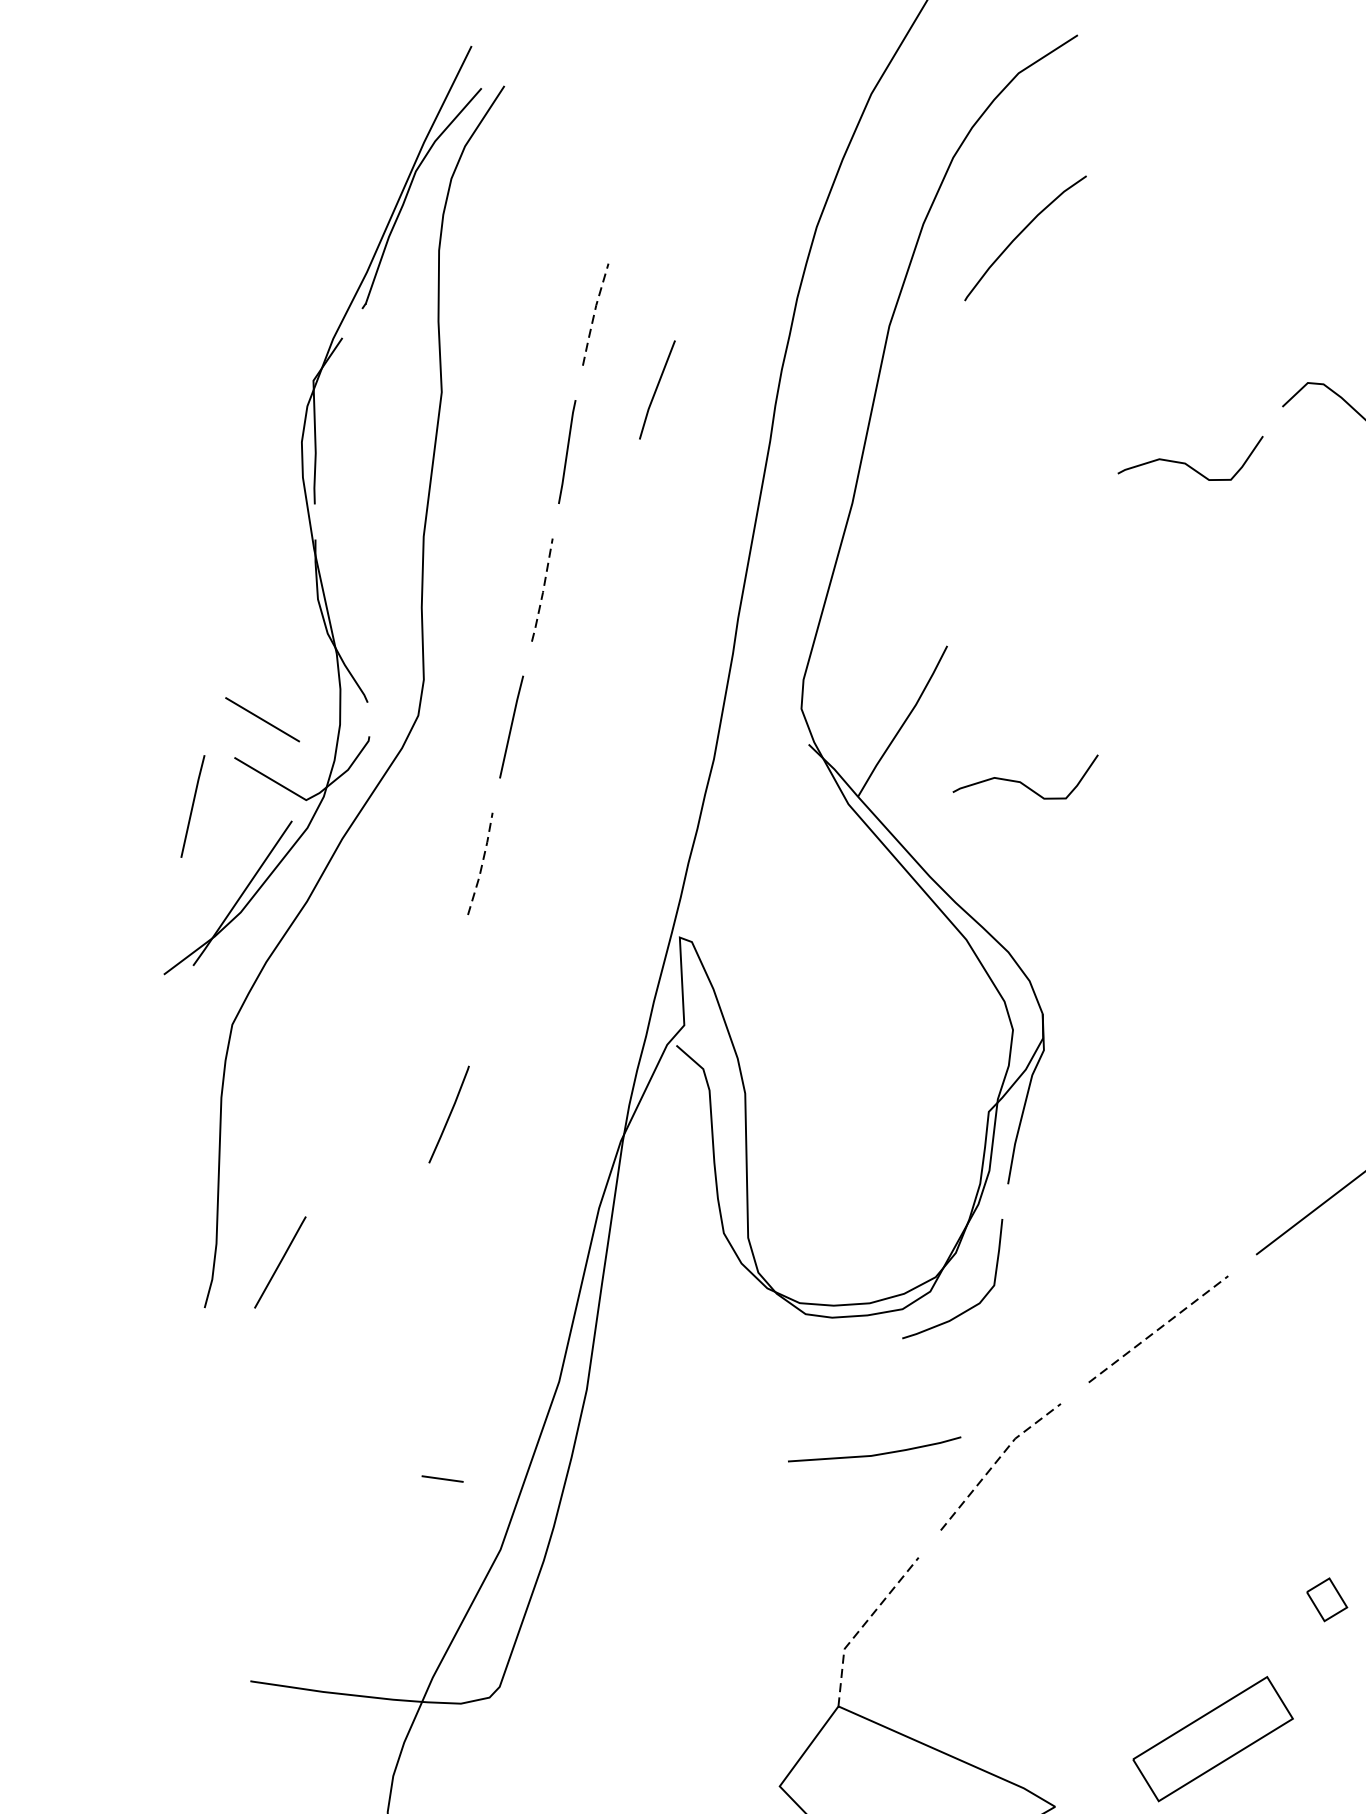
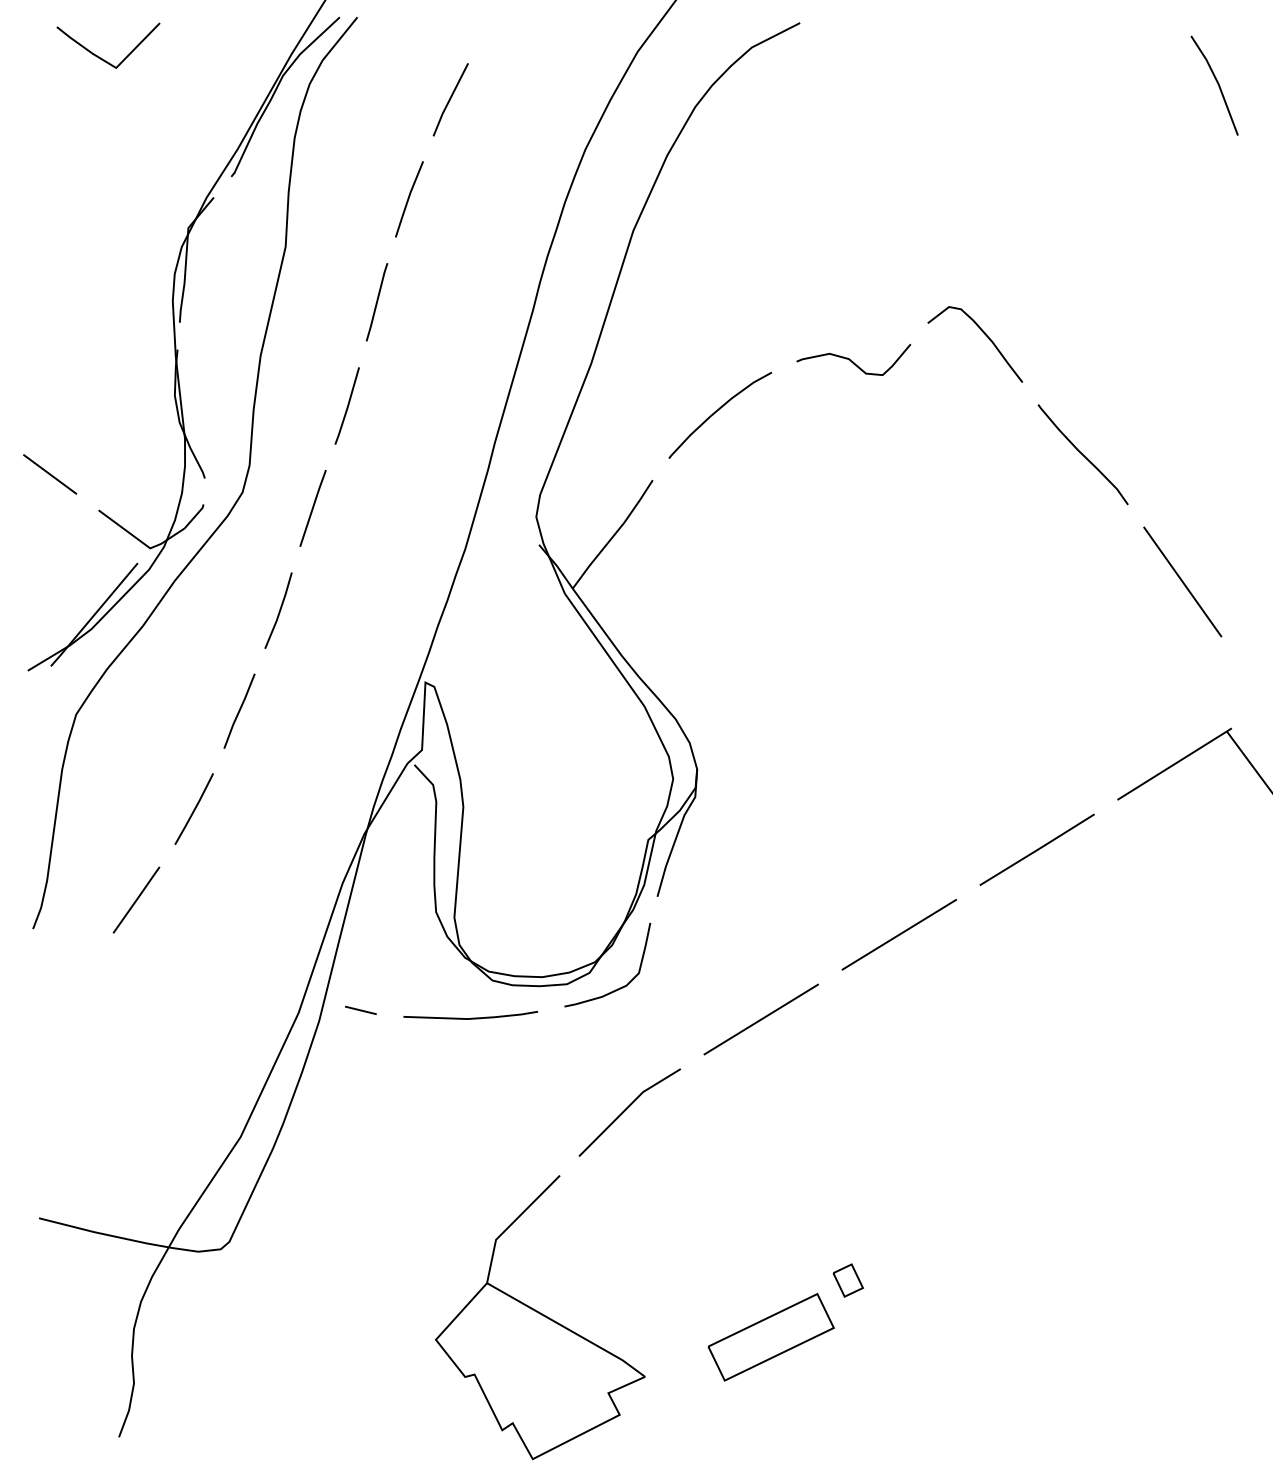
line: (178, 171) -> (101, 57), added
curve: (1023, 232) -> (719, 410), moved
line: (594, 313) -> (408, 198), dashed -> solid
line: (656, 389) -> (450, 99), moved
line: (542, 590) -> (347, 406), dashed -> solid
line: (263, 719) -> (50, 474), moved
curve: (1024, 783) -> (701, 591), removed
line: (192, 805) -> (62, 543), removed
line: (481, 864) -> (279, 611), dashed -> solid
line: (442, 998) -> (239, 710), added
line: (449, 1113) -> (194, 808), moved
line: (280, 1261) -> (136, 899), moved
line: (1158, 1329) -> (761, 1019), dashed -> solid
curve: (876, 1453) -> (471, 1017), moved
line: (997, 1460) -> (627, 1107), dashed -> solid
line: (442, 1477) -> (360, 1009), moved
part: (1326, 1599) -> (847, 1280), moved
line: (863, 1625) -> (512, 1223), dashed -> solid

